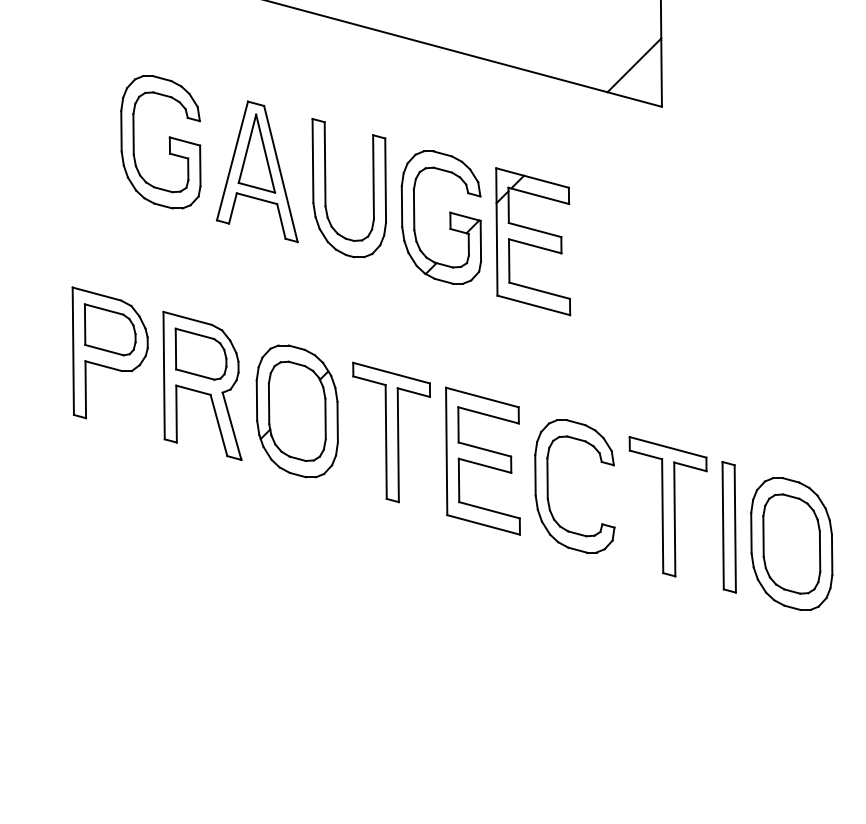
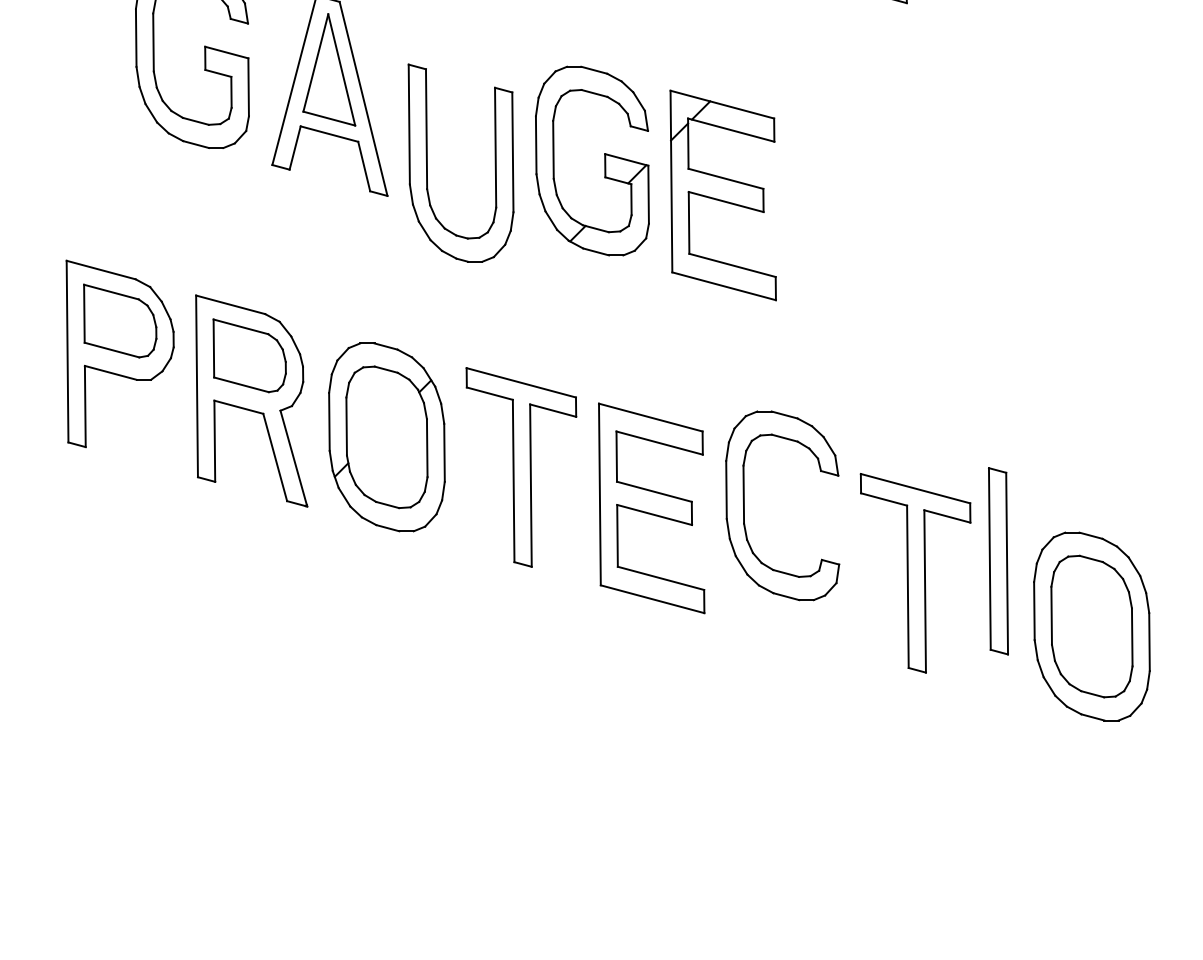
part: (326, 188) -> (428, 163), moved
part: (548, 486) -> (745, 505), moved
part: (728, 527) -> (997, 561), moved

